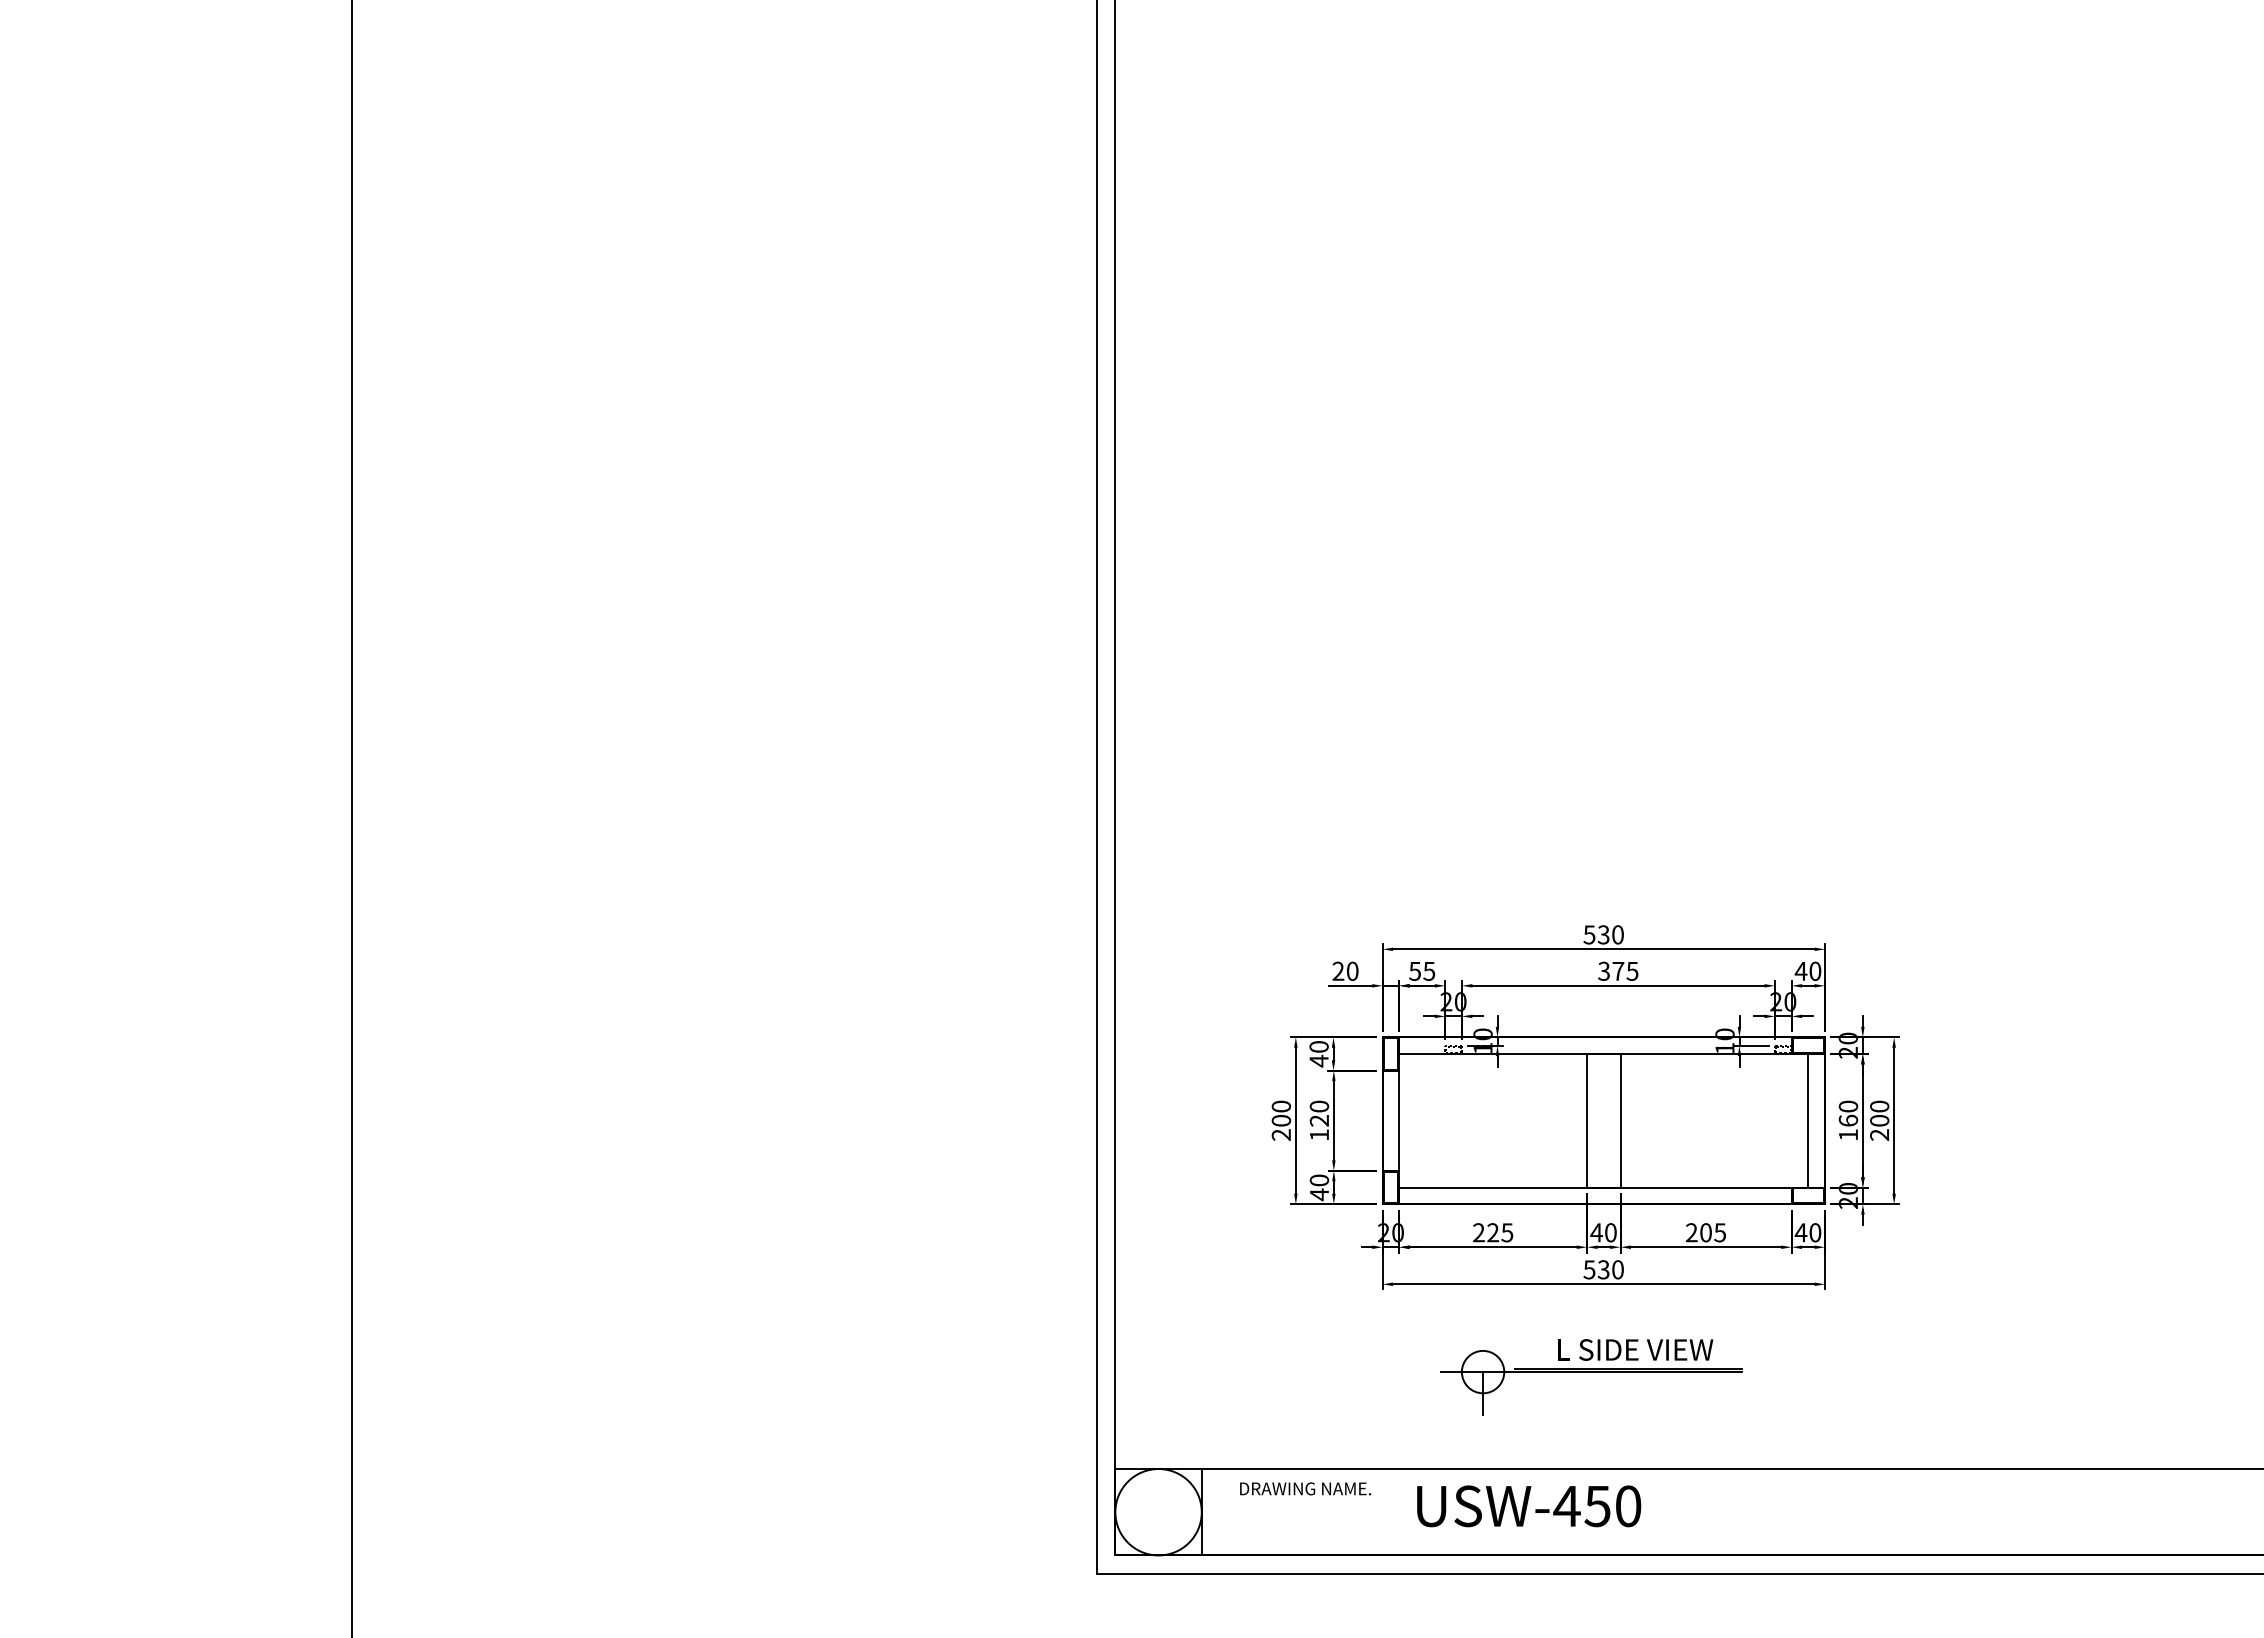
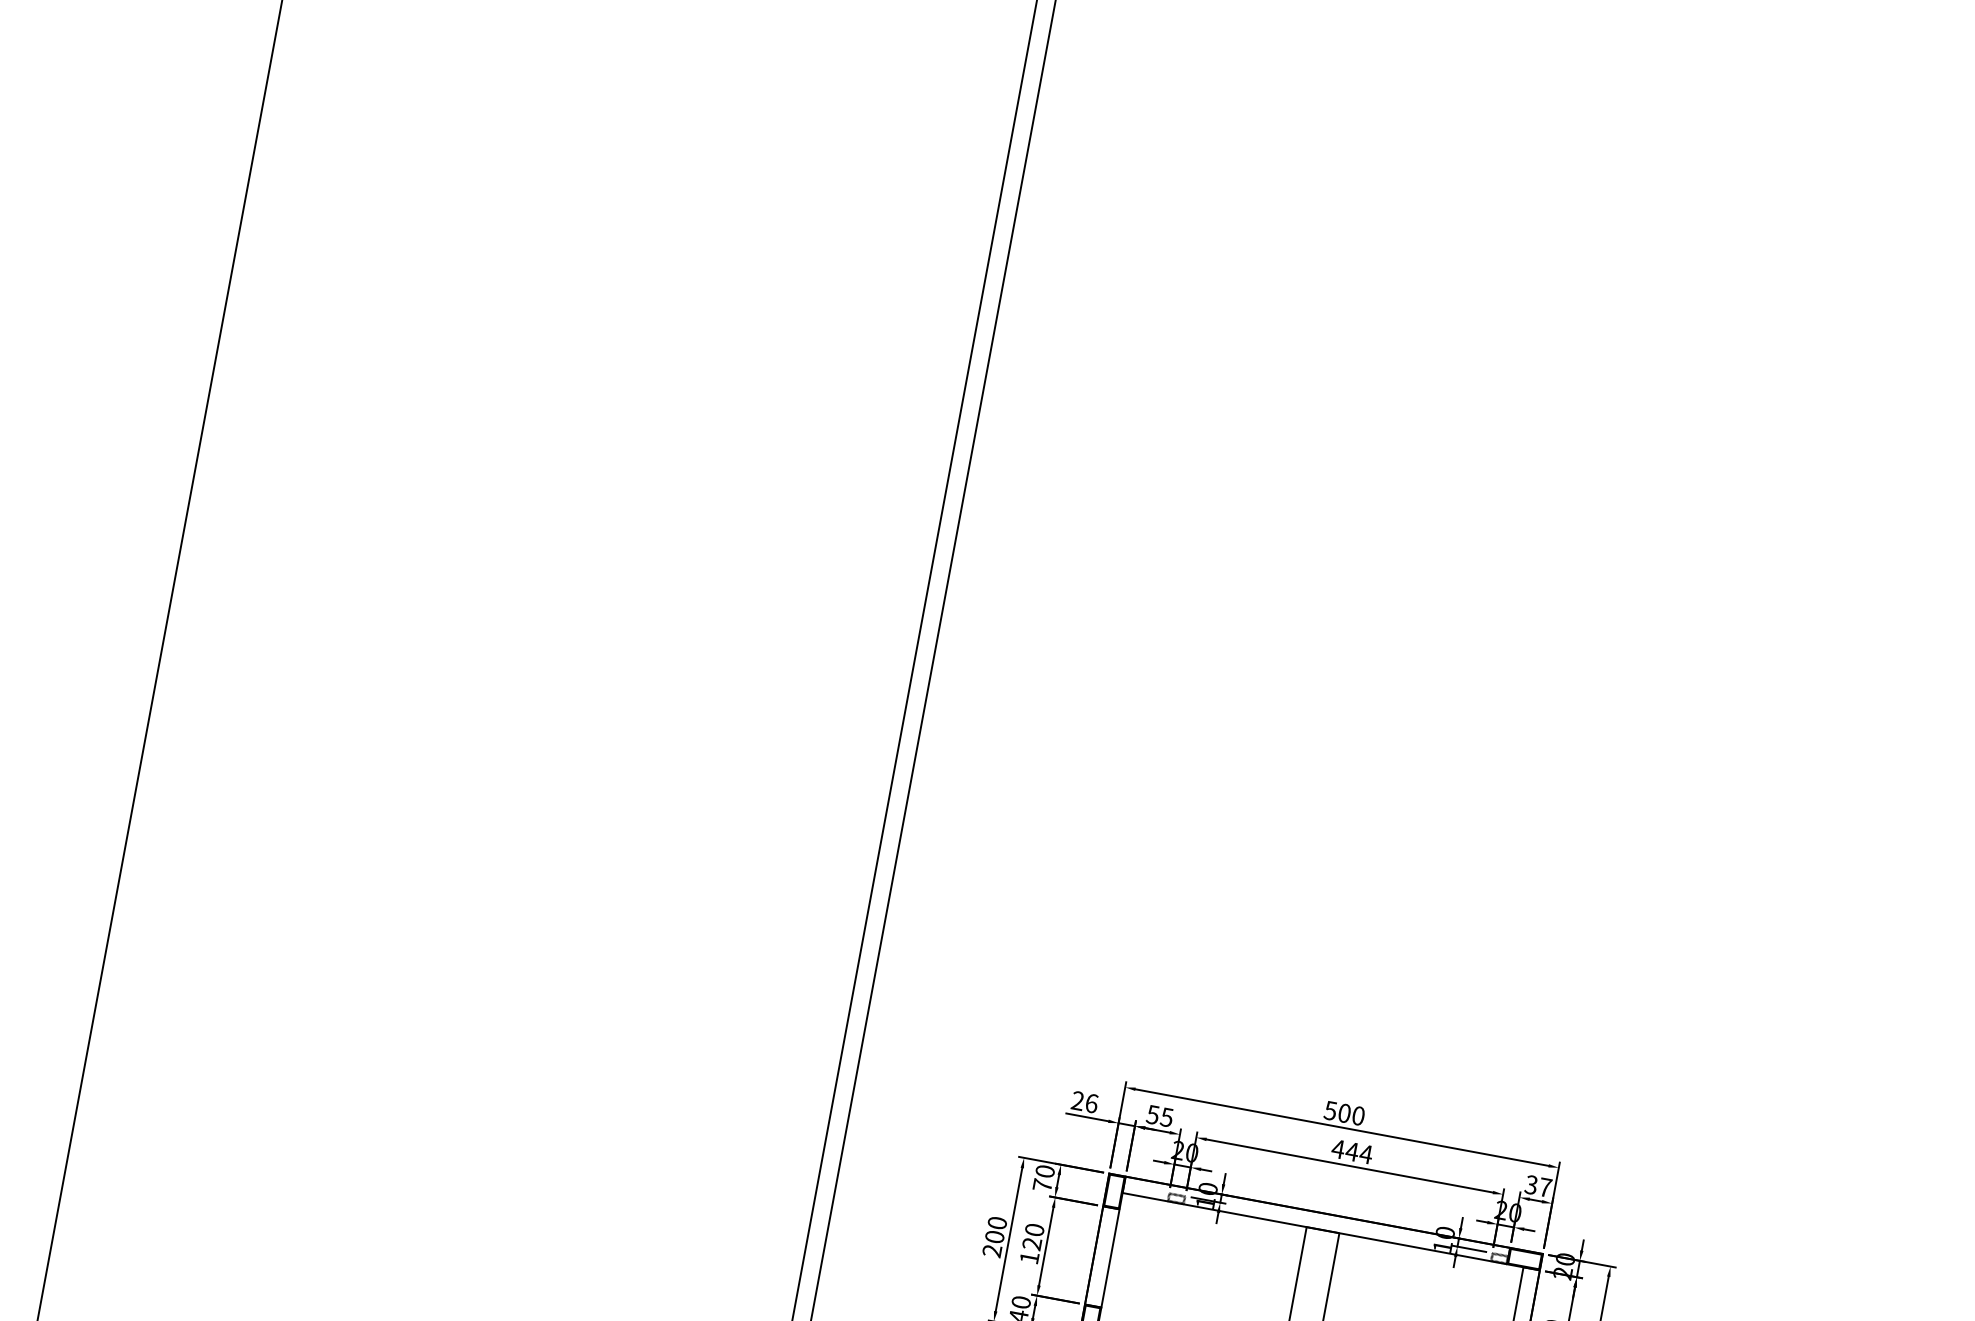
text: (1603, 934) -> (1344, 1112), 530 -> 500
text: (1352, 970) -> (1091, 1102), 20 -> 26
text: (1617, 970) -> (1351, 1150), 375 -> 444
text: (1807, 970) -> (1537, 1185), 40 -> 37
text: (1318, 1060) -> (1042, 1184), 40 -> 70

